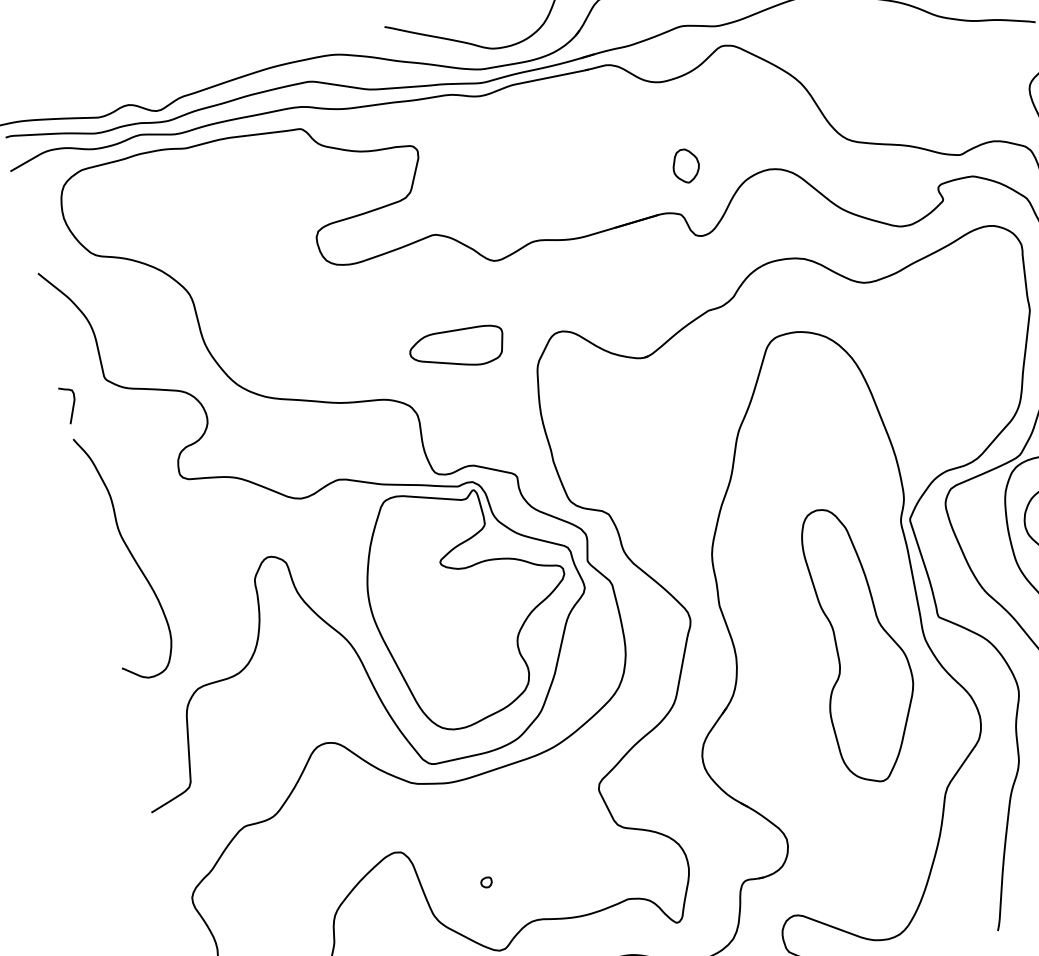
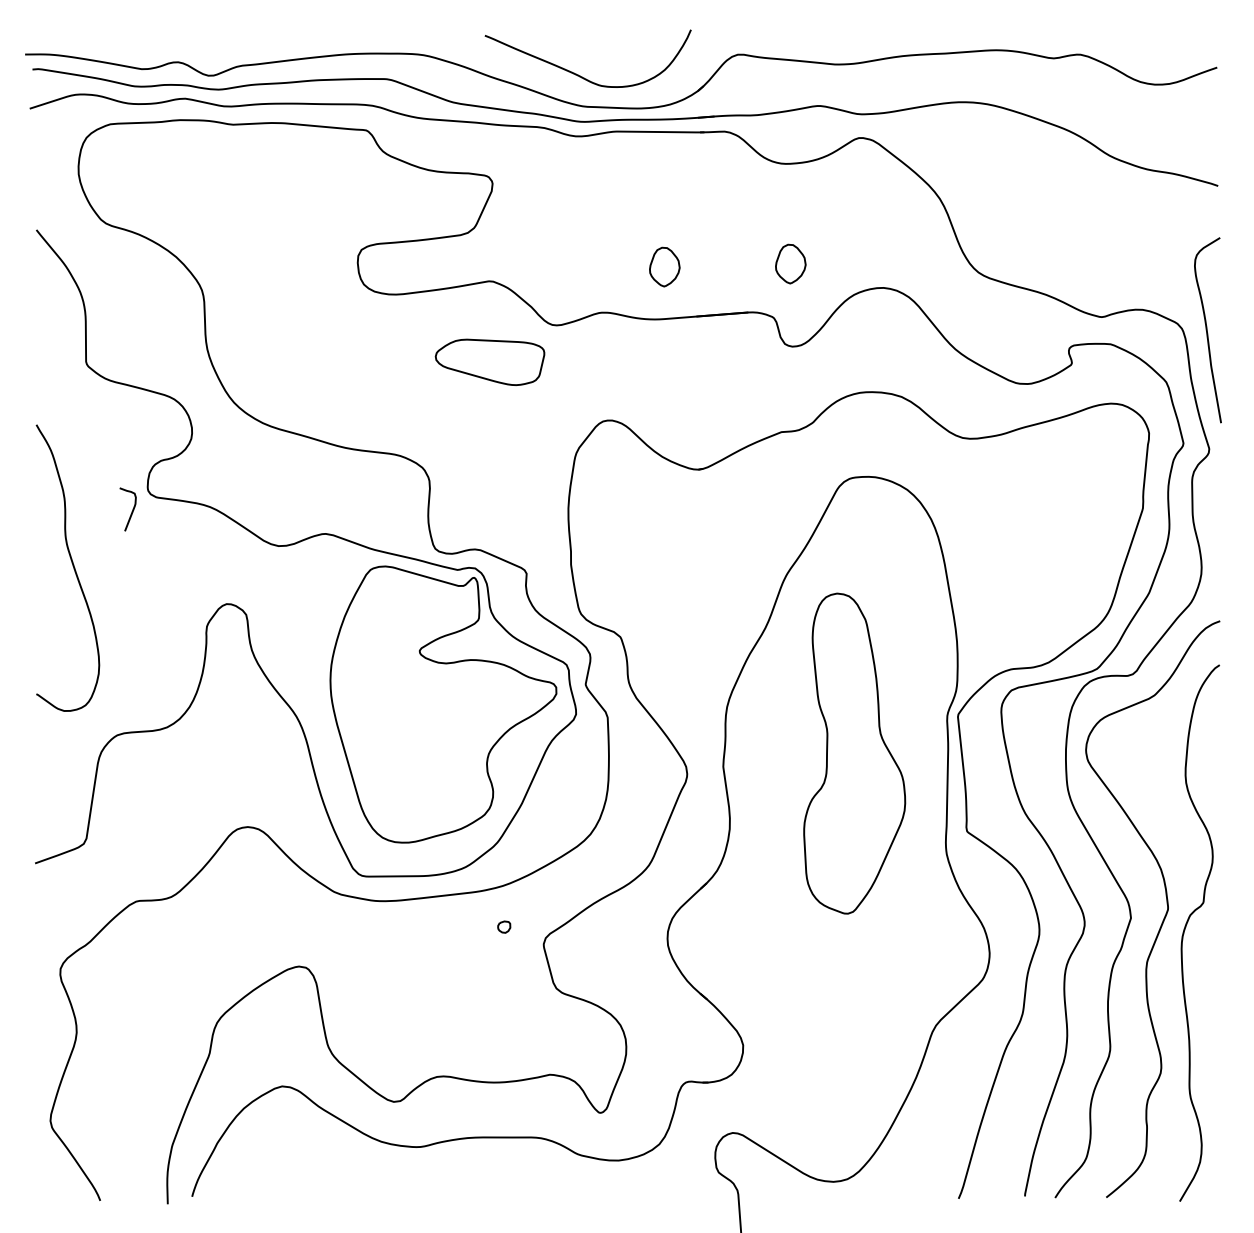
part: (579, 190) -> (664, 266), added
part: (456, 348) -> (489, 361), moved
curve: (72, 406) -> (131, 511), moved
part: (860, 643) -> (854, 753), moved
part: (486, 881) -> (504, 926), moved

